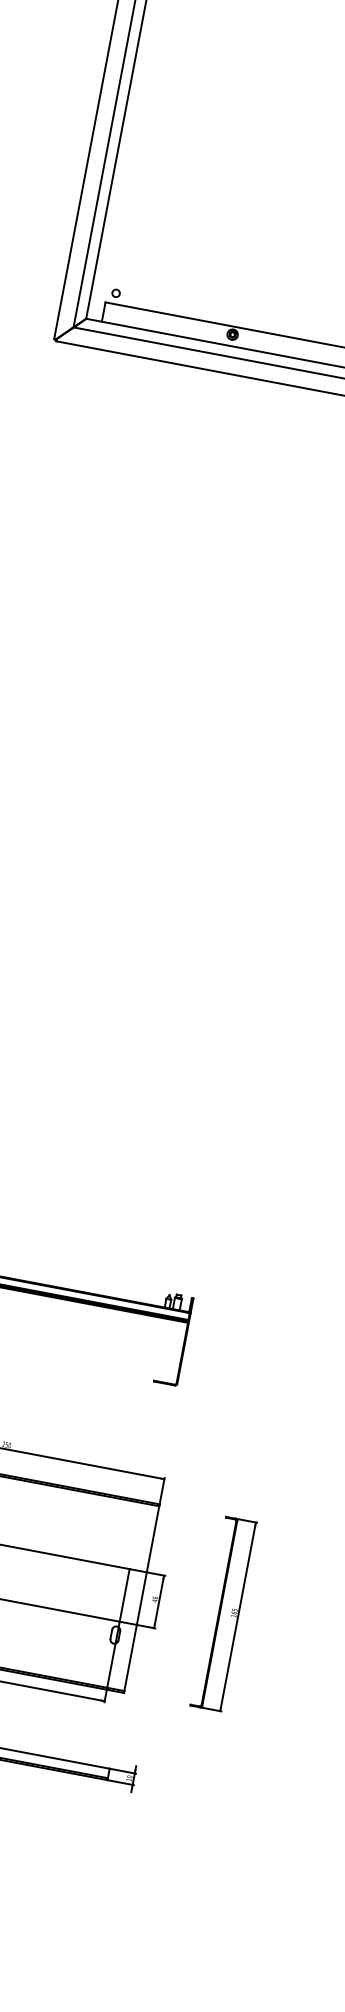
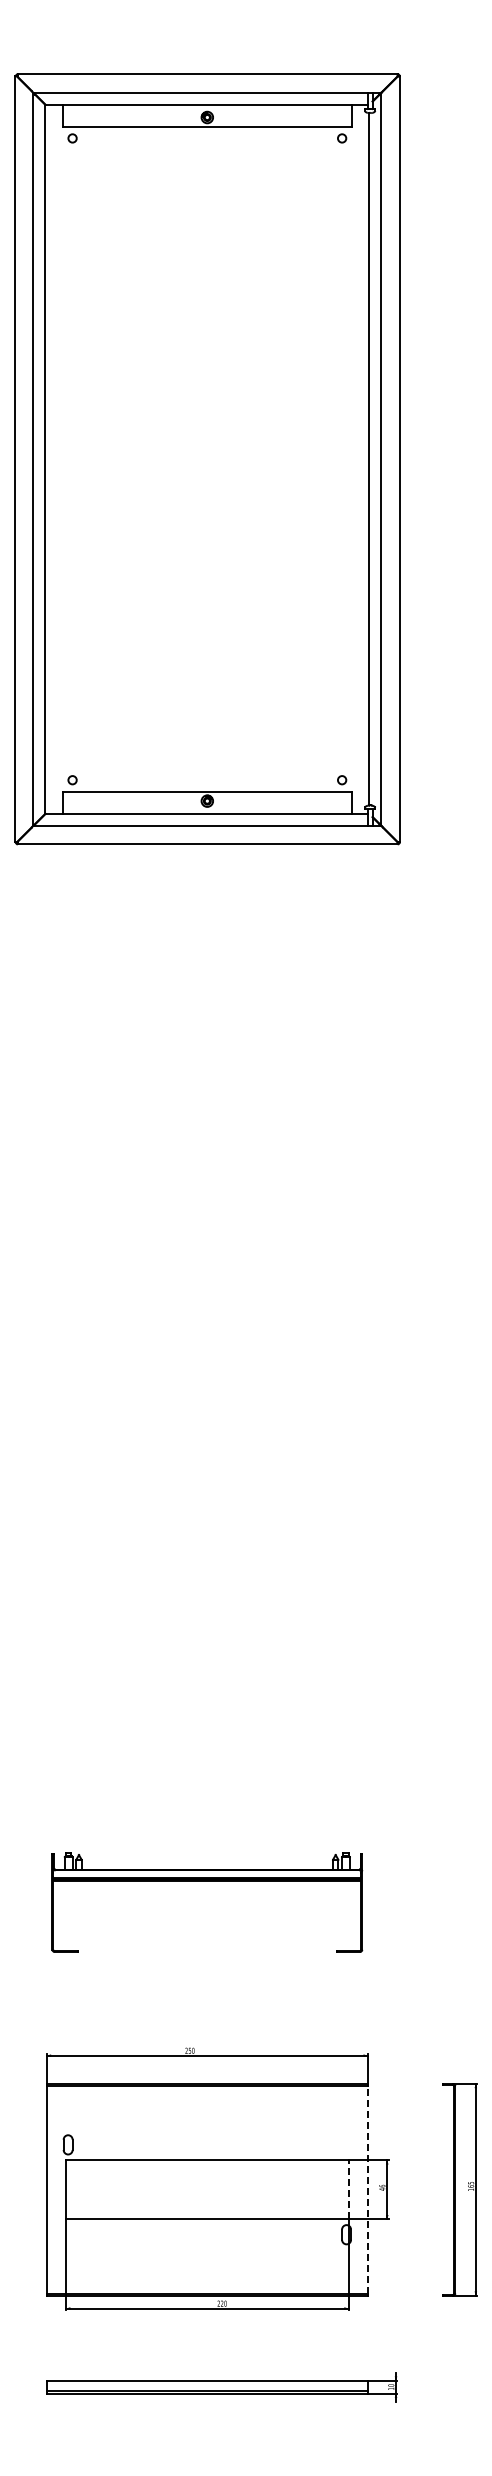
line: (124, 1595) -> (348, 2189), solid -> dashed
line: (141, 1598) -> (367, 2189), solid -> dashed

